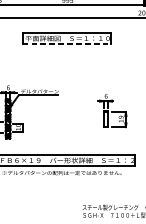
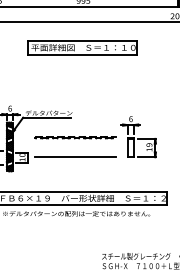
line: (66, 44) -> (82, 55), dashed -> solid
line: (61, 111) -> (75, 137), added
line: (61, 126) -> (75, 156), added

